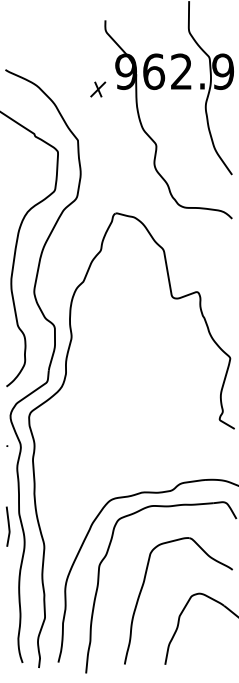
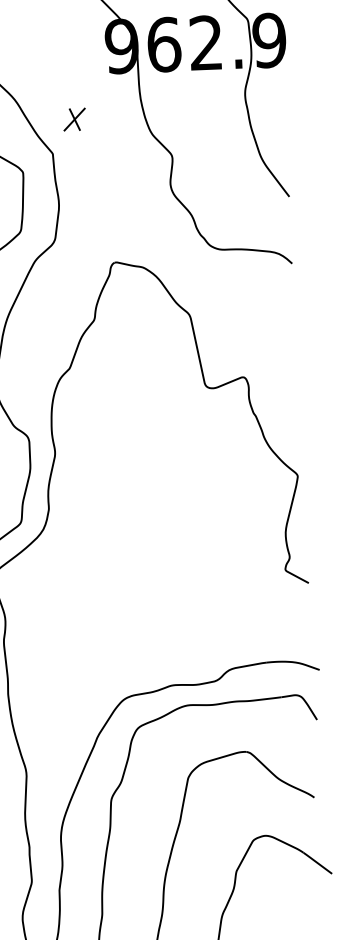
part: (98, 89) -> (75, 119), moved

